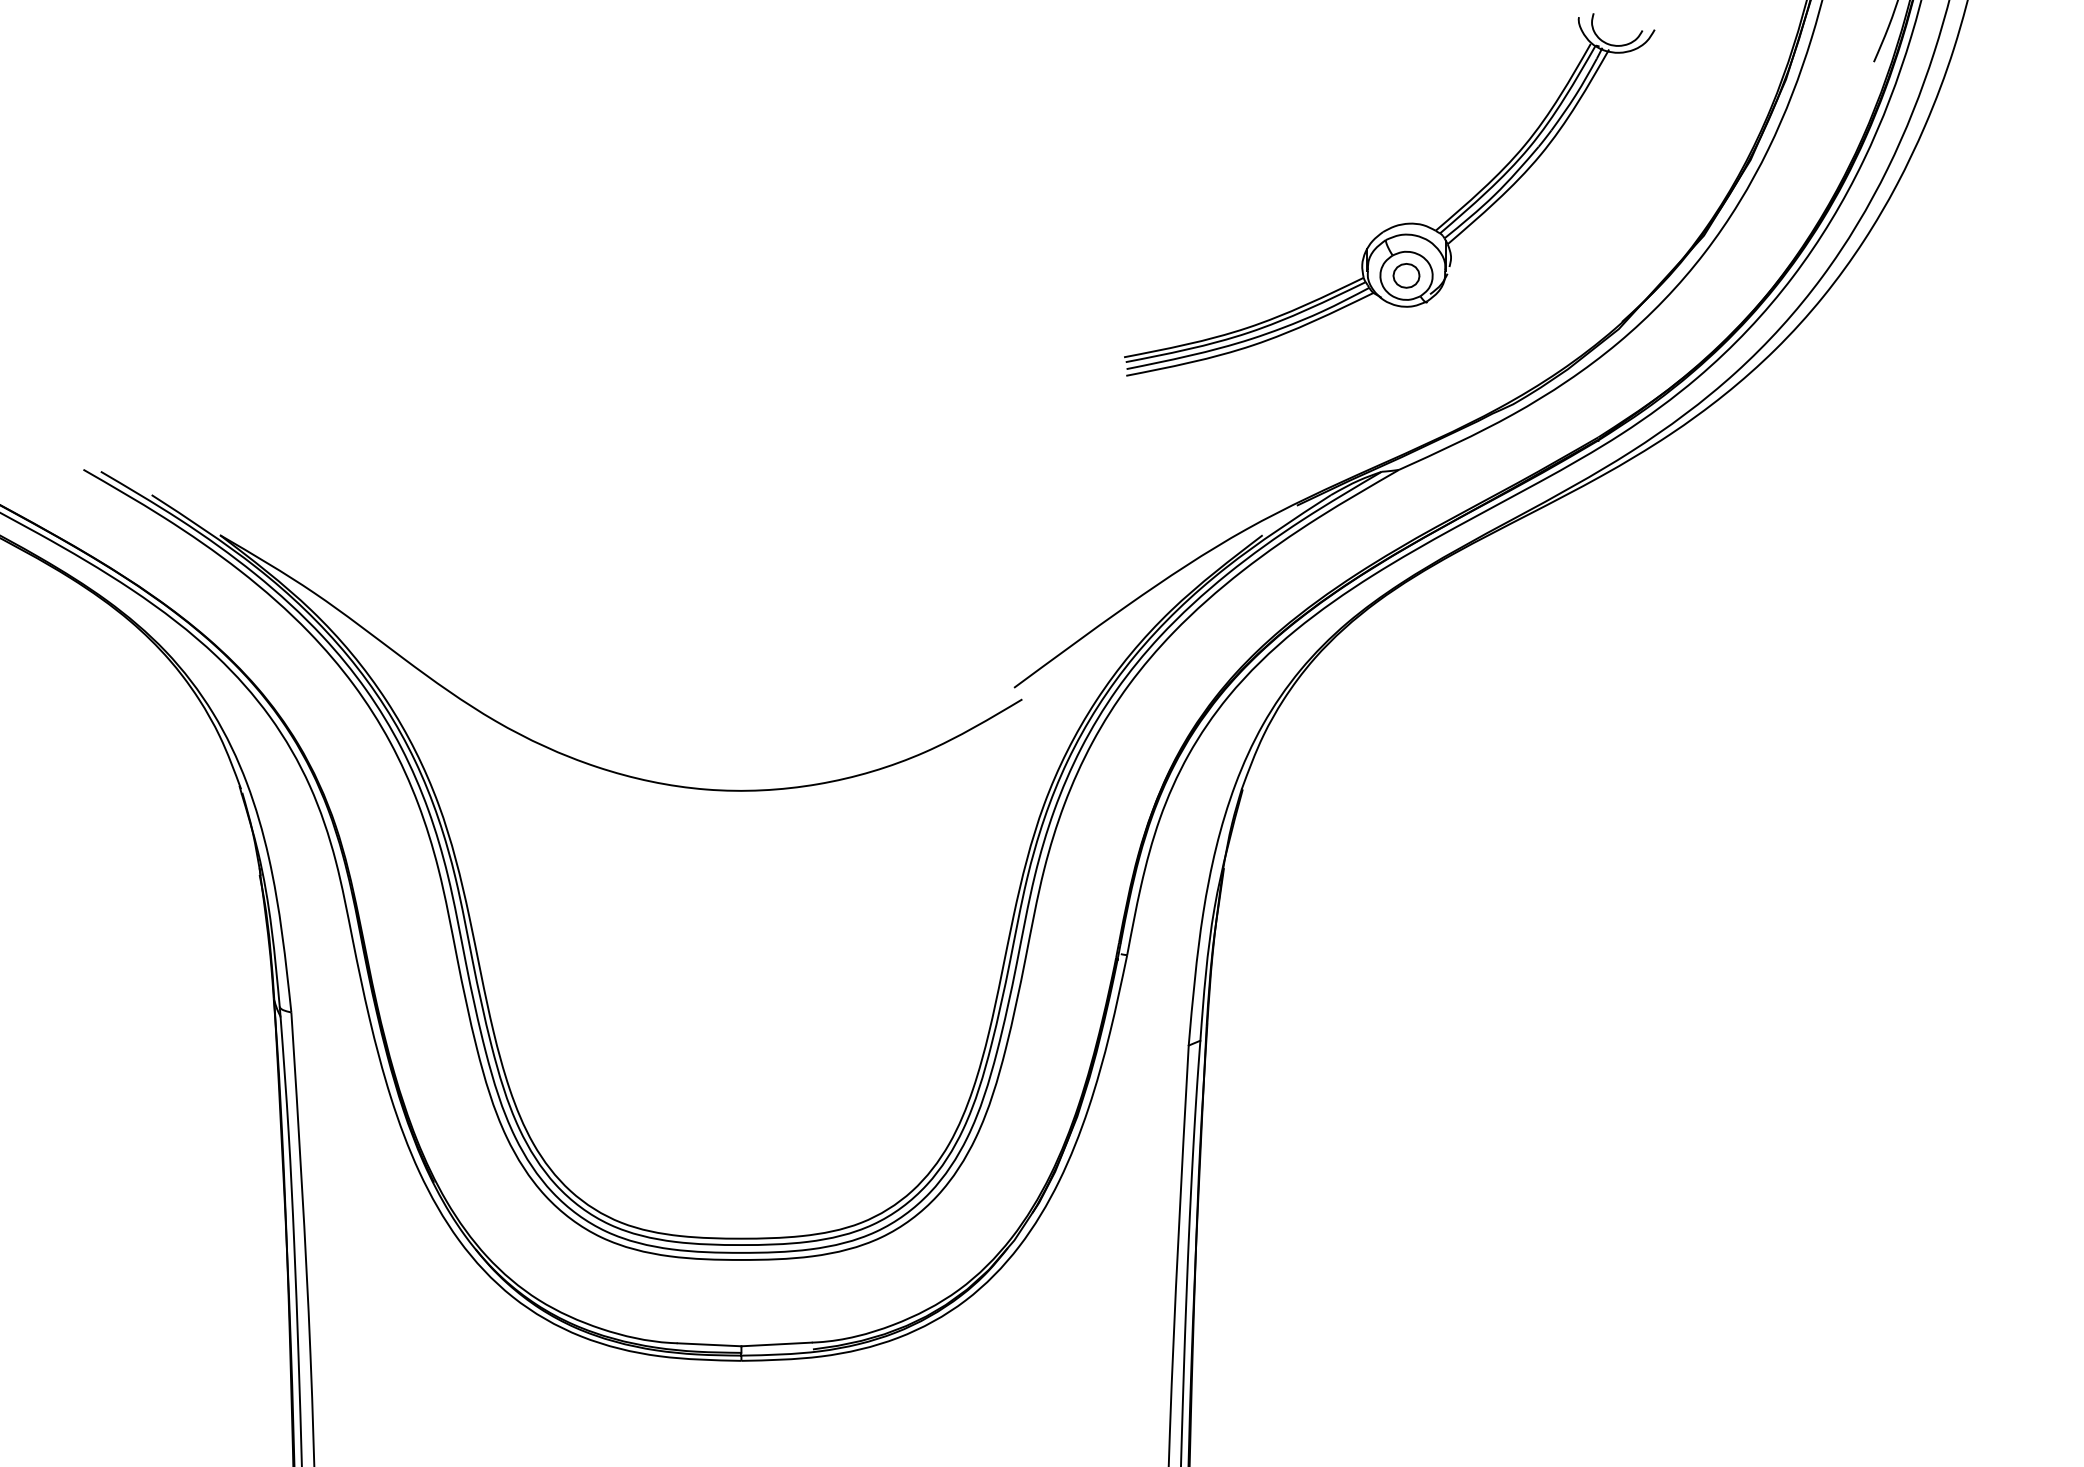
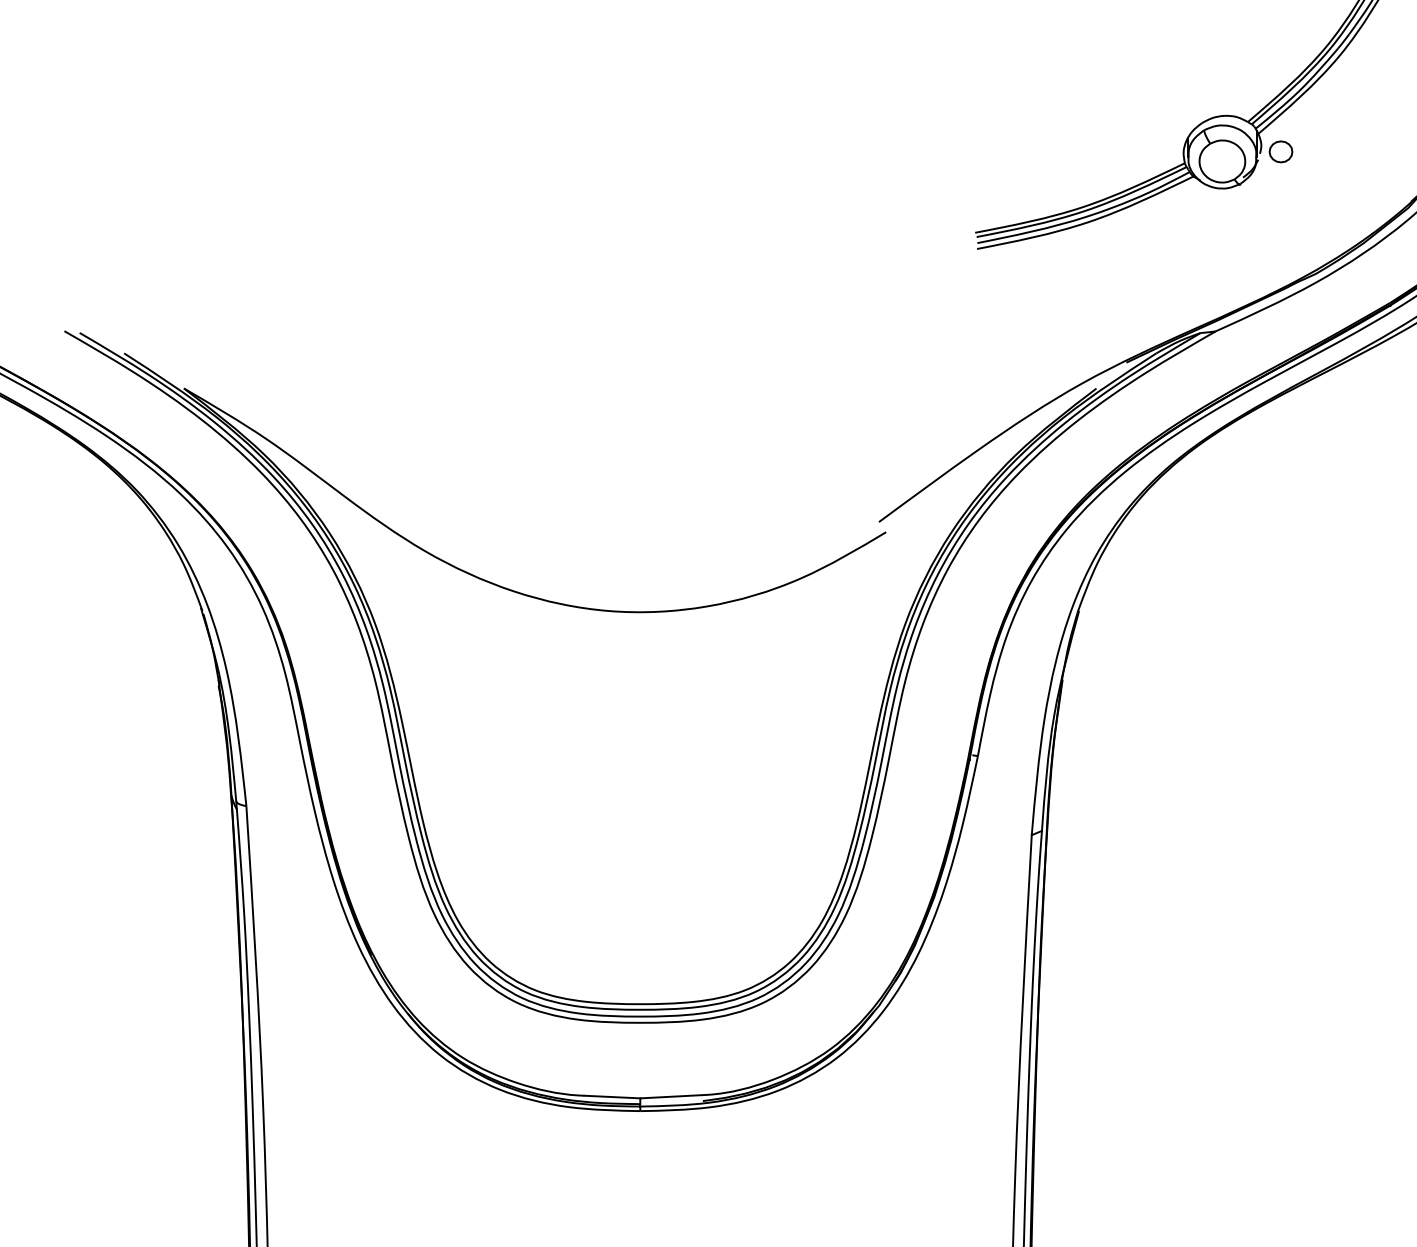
part: (1406, 275) -> (1281, 151), moved

